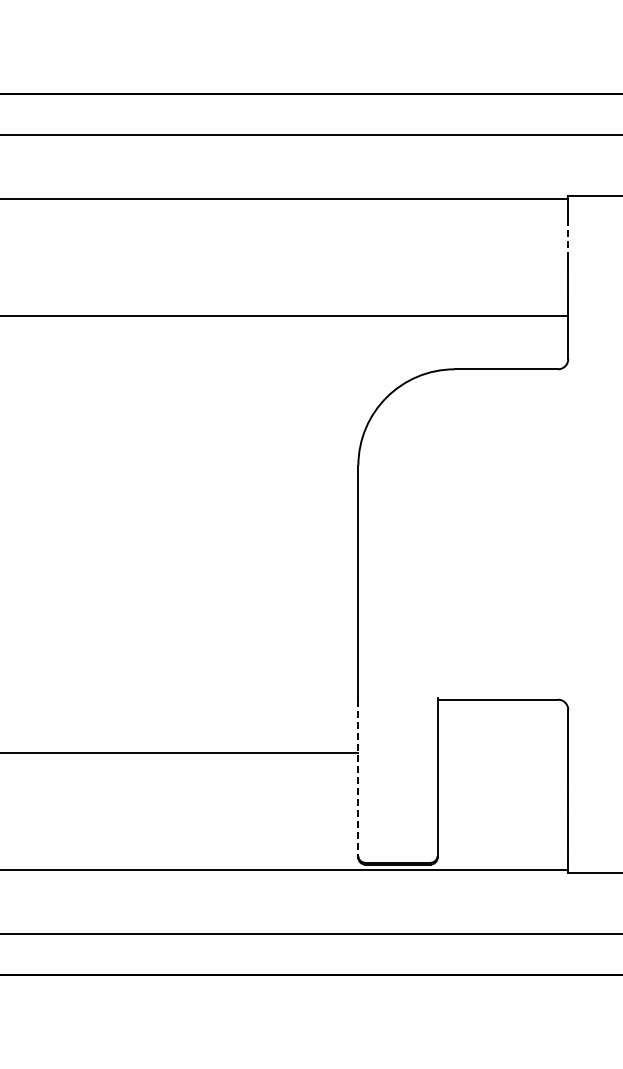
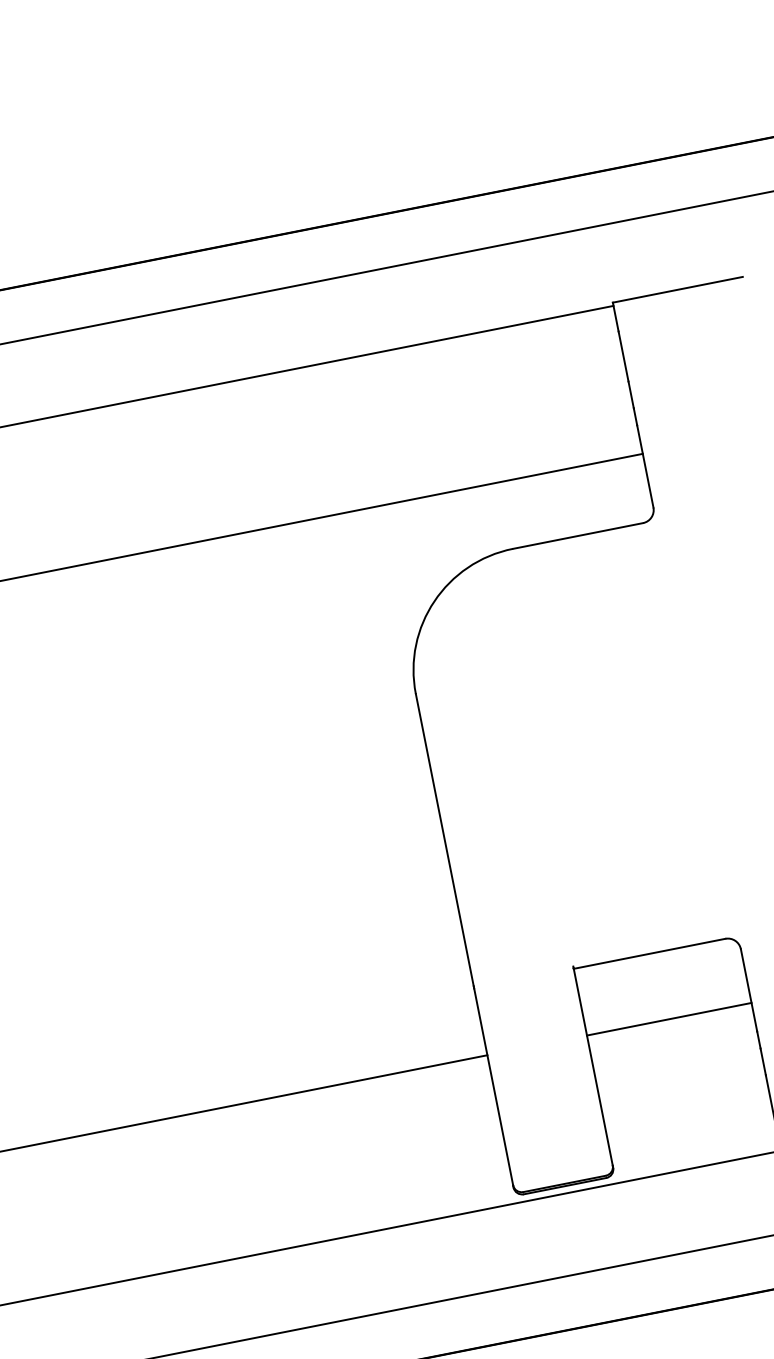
line: (568, 238) -> (623, 355), dashed -> solid
line: (502, 752) -> (668, 1019), added
line: (358, 778) -> (493, 1087), dashed -> solid

